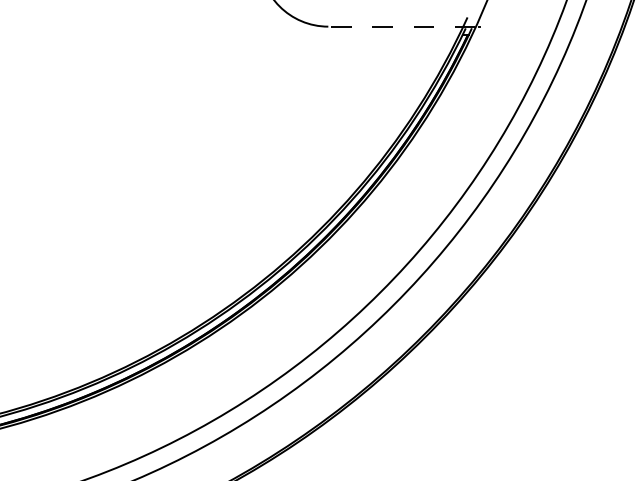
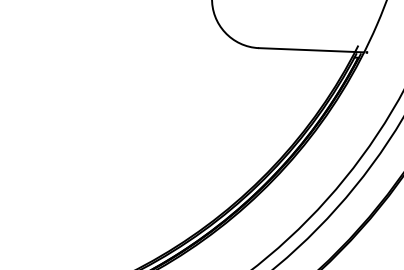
line: (401, 26) -> (311, 50), dashed -> solid

